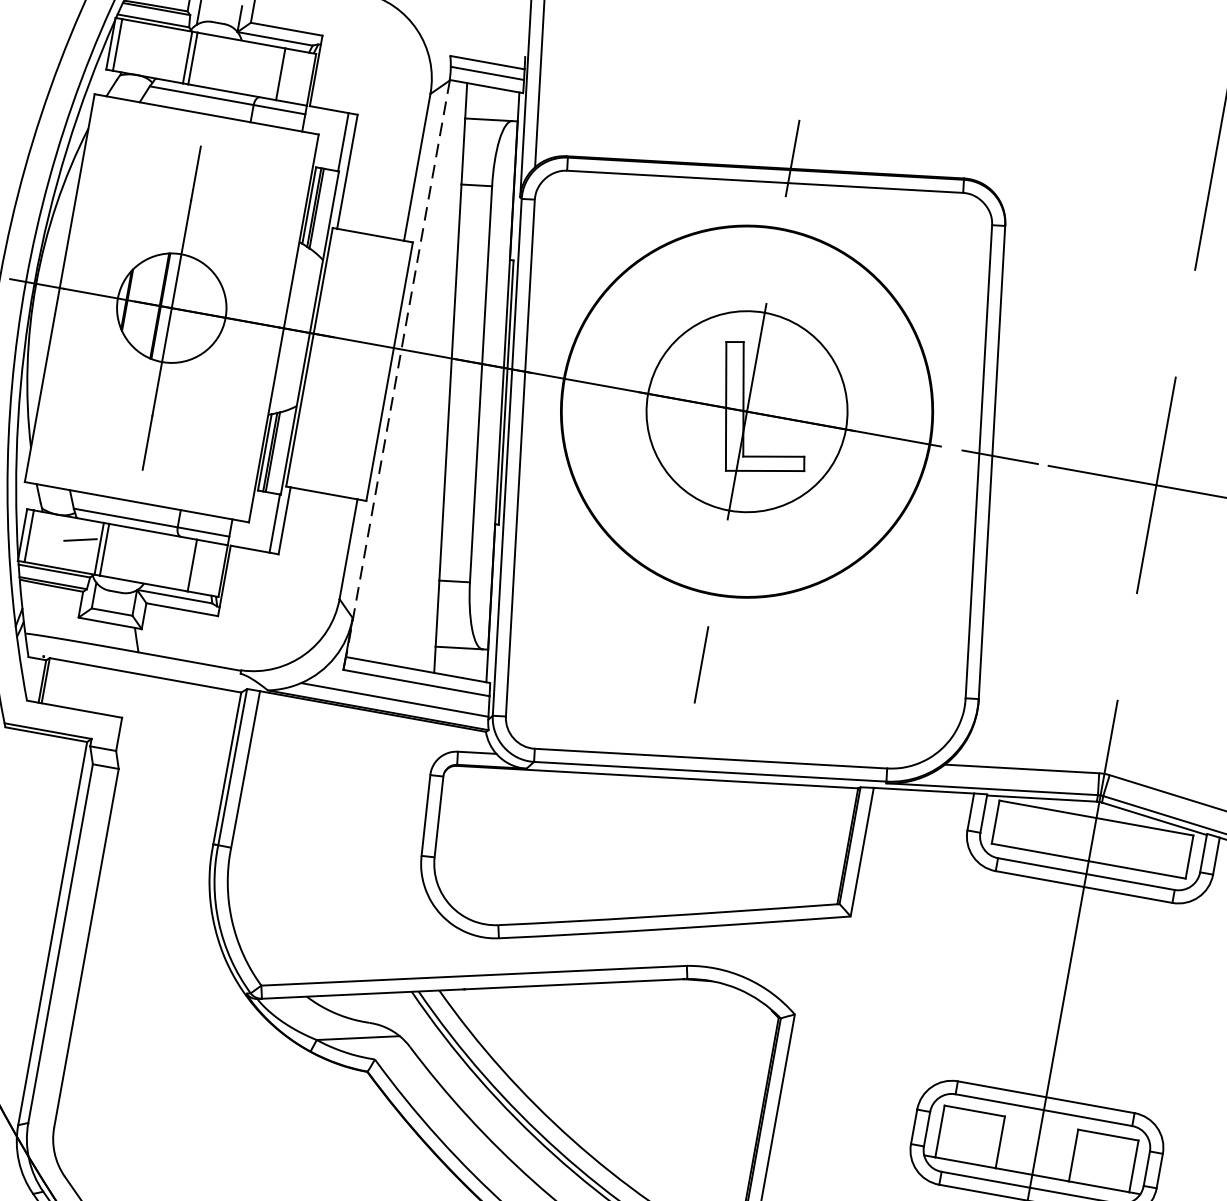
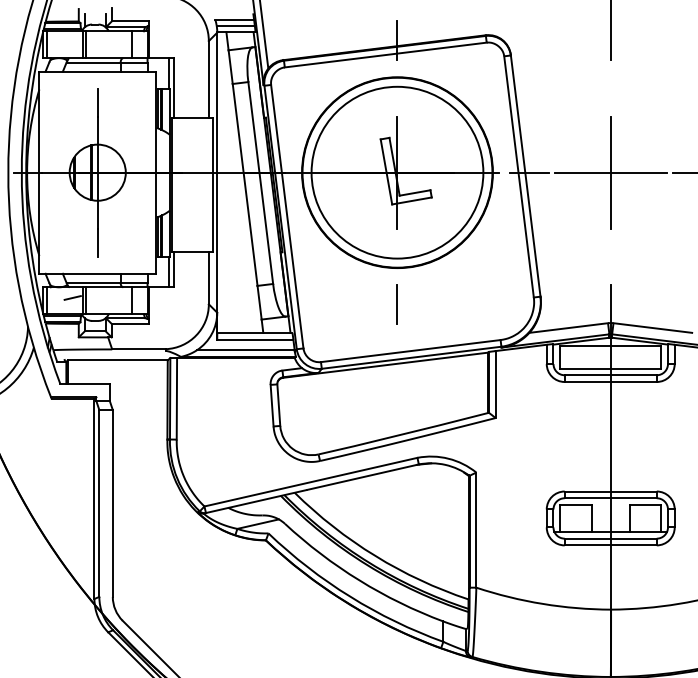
line: (397, 370) -> (217, 183), dashed -> solid
circle: (747, 411) -> (397, 172), size x1.67

